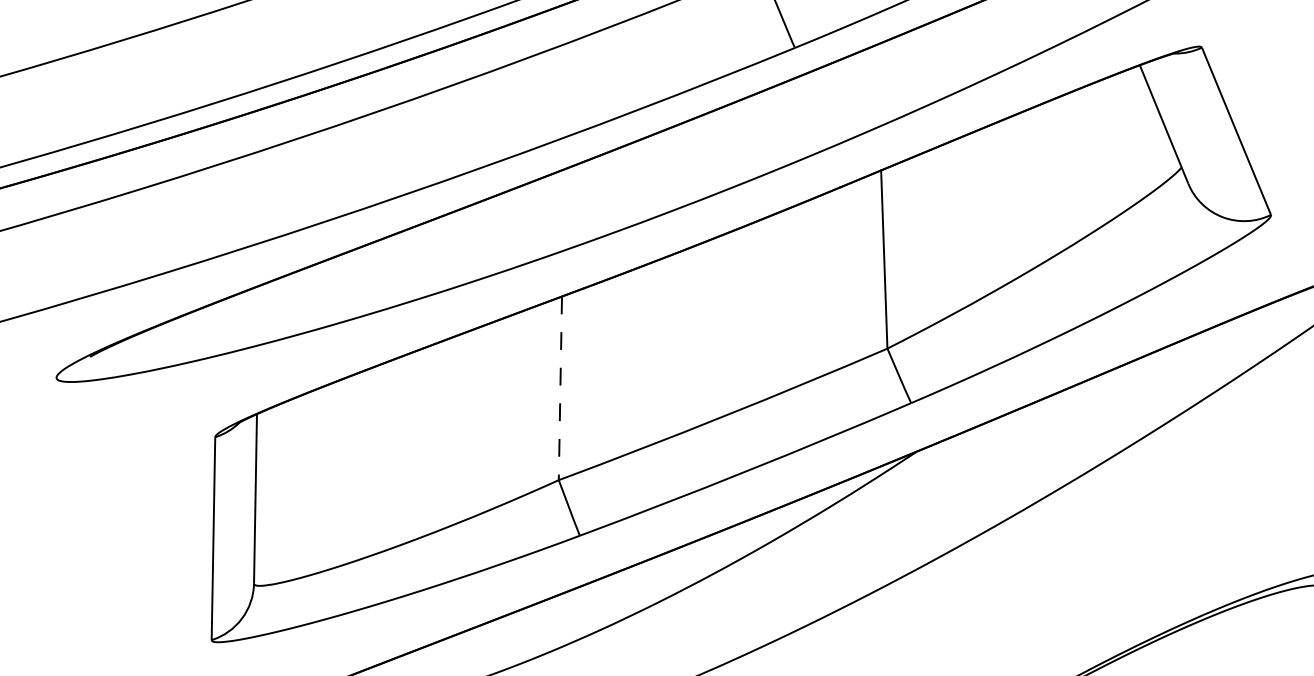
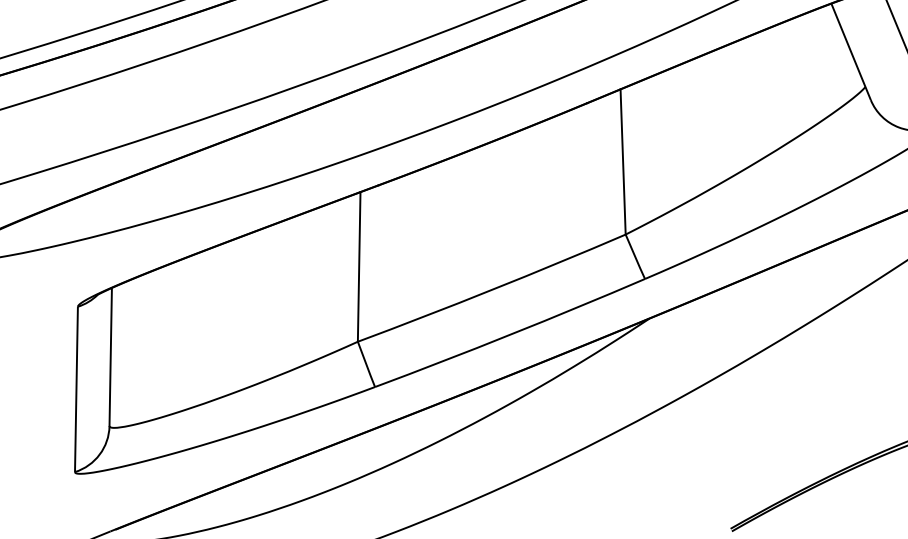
line: (560, 388) -> (359, 267), dashed -> solid

